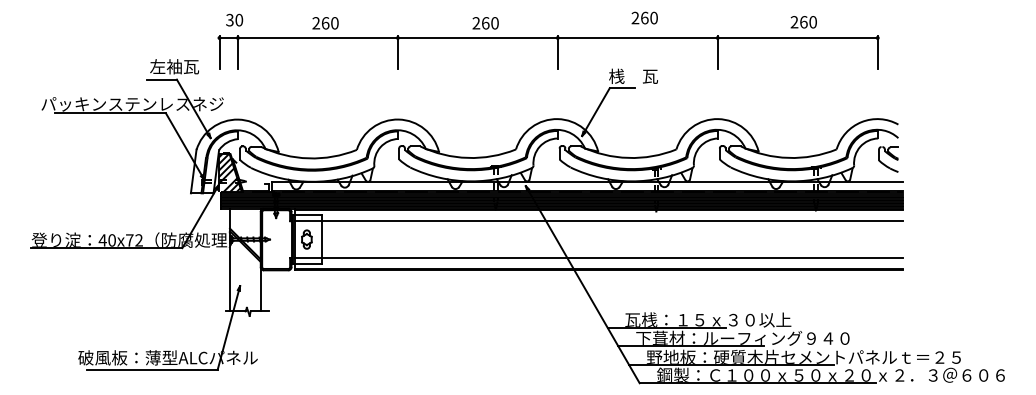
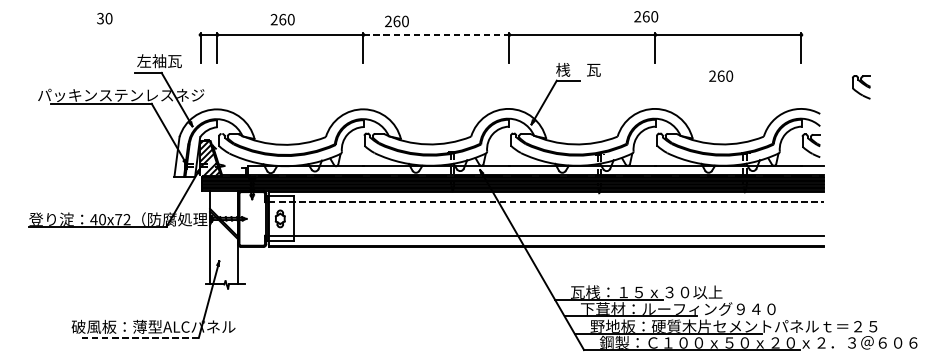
text: (644, 17) -> (645, 16), moved
text: (234, 19) -> (104, 18), moved
text: (803, 22) -> (720, 76), moved
text: (325, 23) -> (282, 19), moved
text: (485, 23) -> (396, 21), moved
line: (477, 38) -> (436, 35), solid -> dashed
part: (943, 95) -> (861, 87), added
line: (599, 221) -> (547, 202), solid -> dashed
line: (151, 369) -> (138, 337), solid -> dashed

